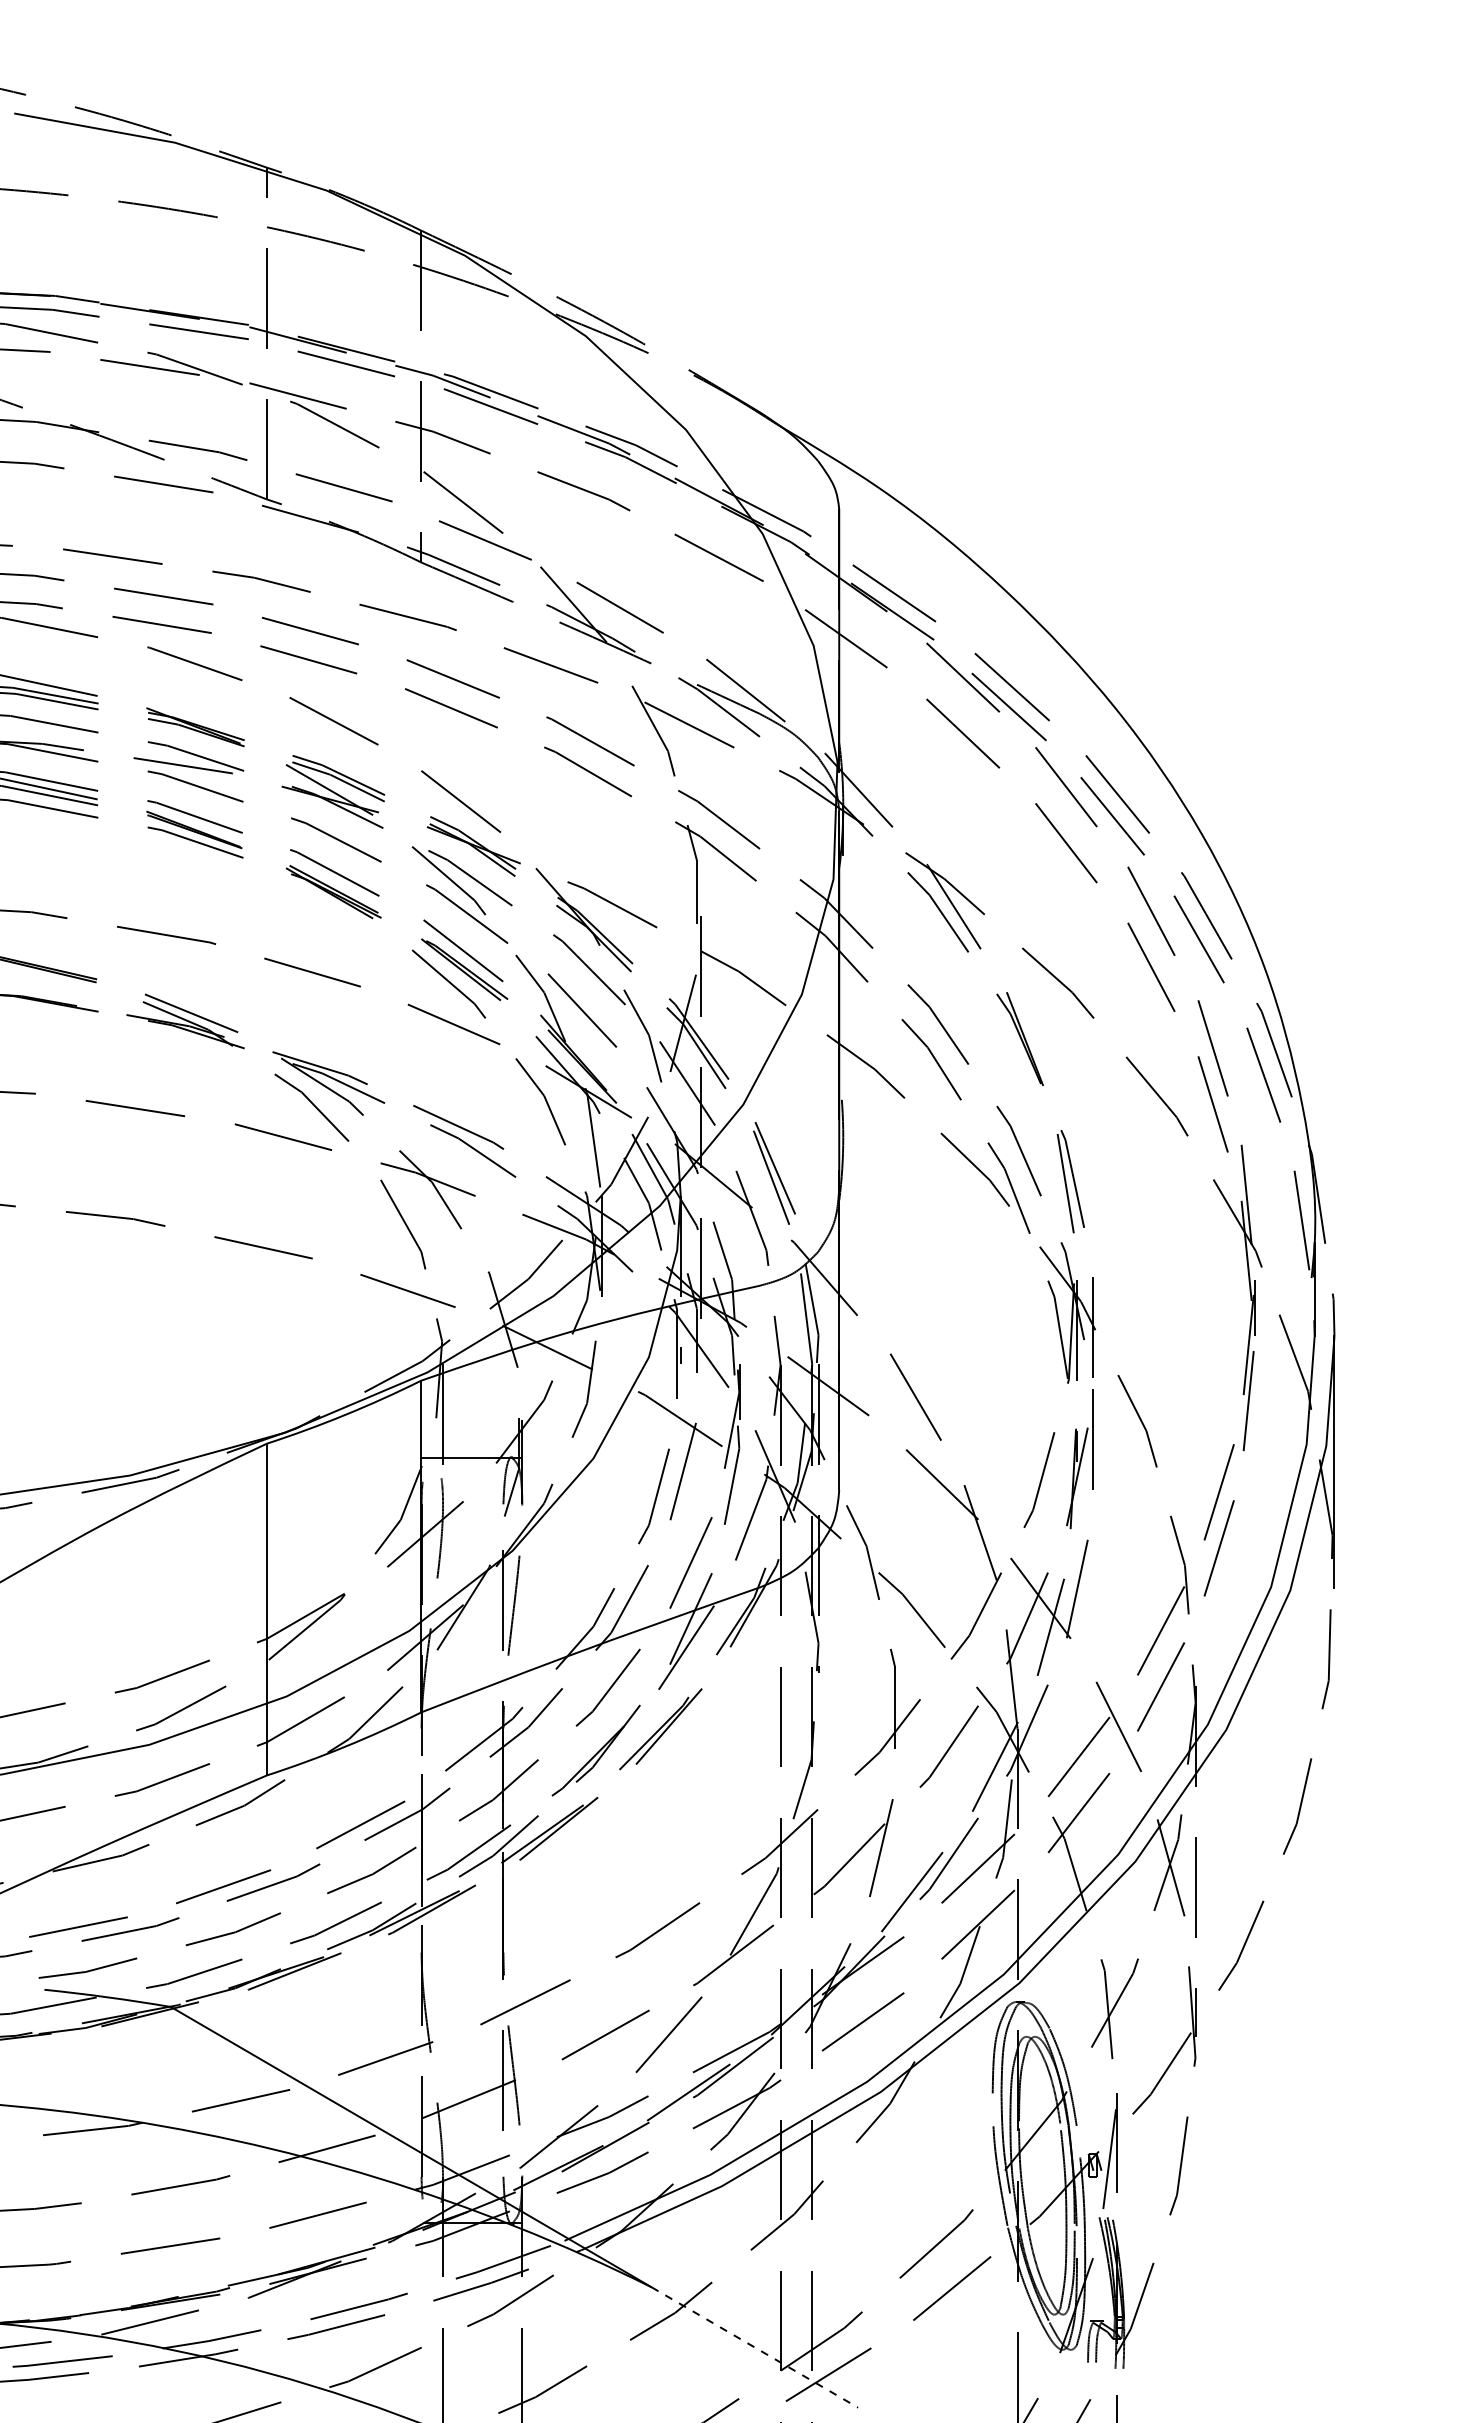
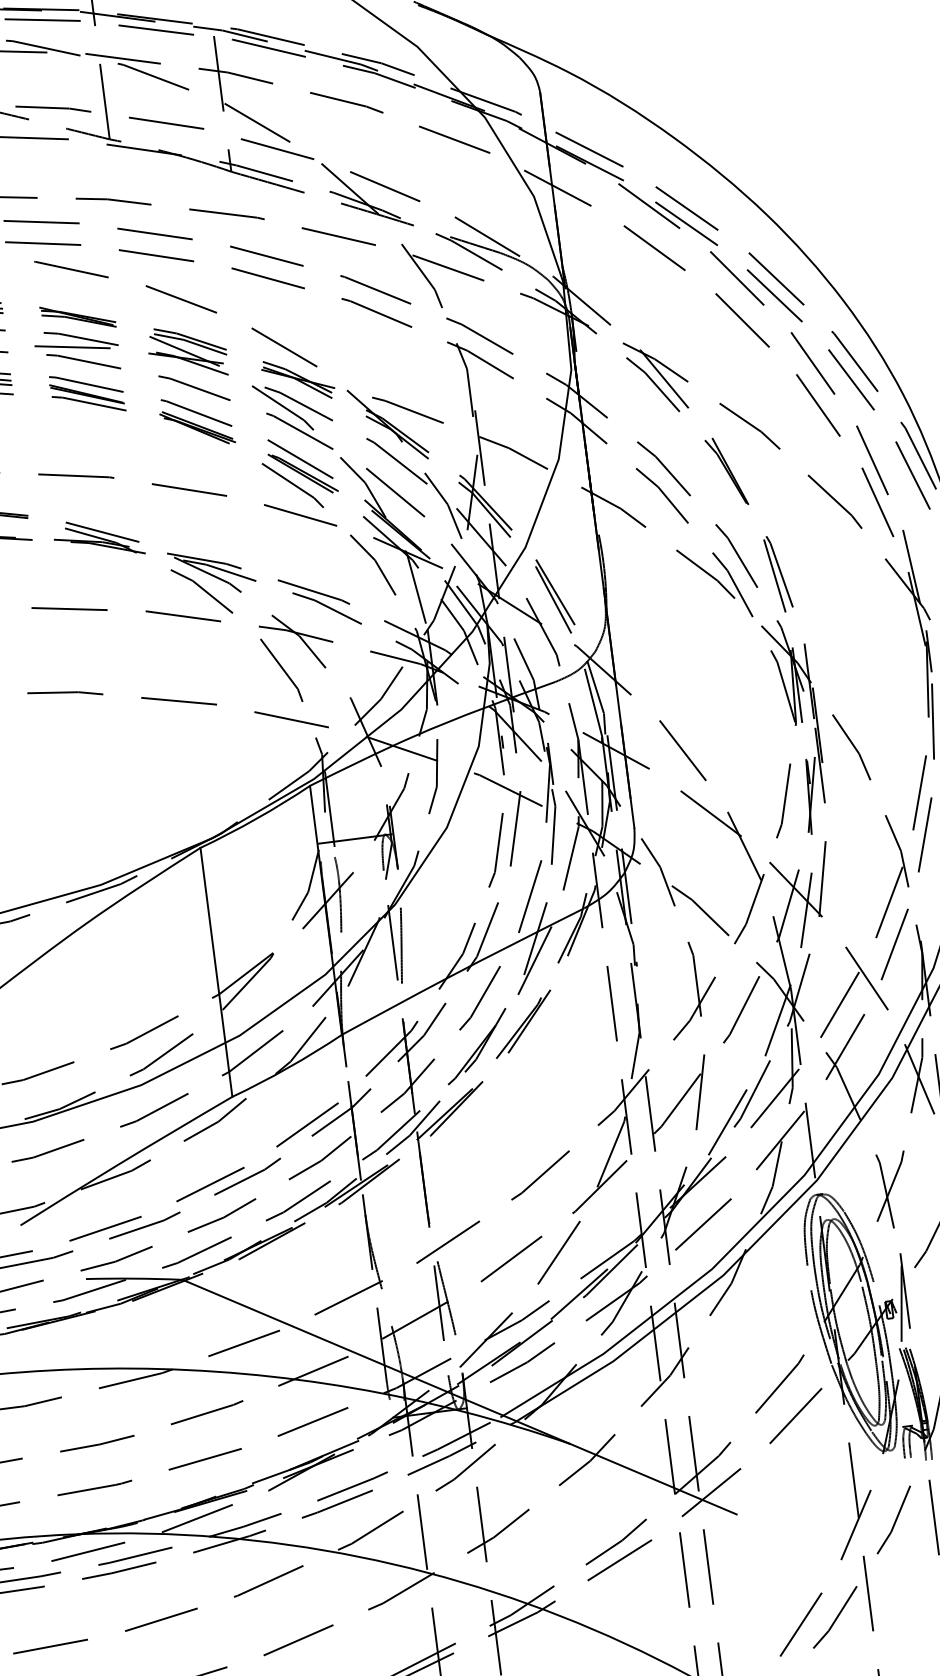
line: (1096, 1392) -> (818, 729), added
line: (755, 2347) -> (653, 1479), dashed -> solid

